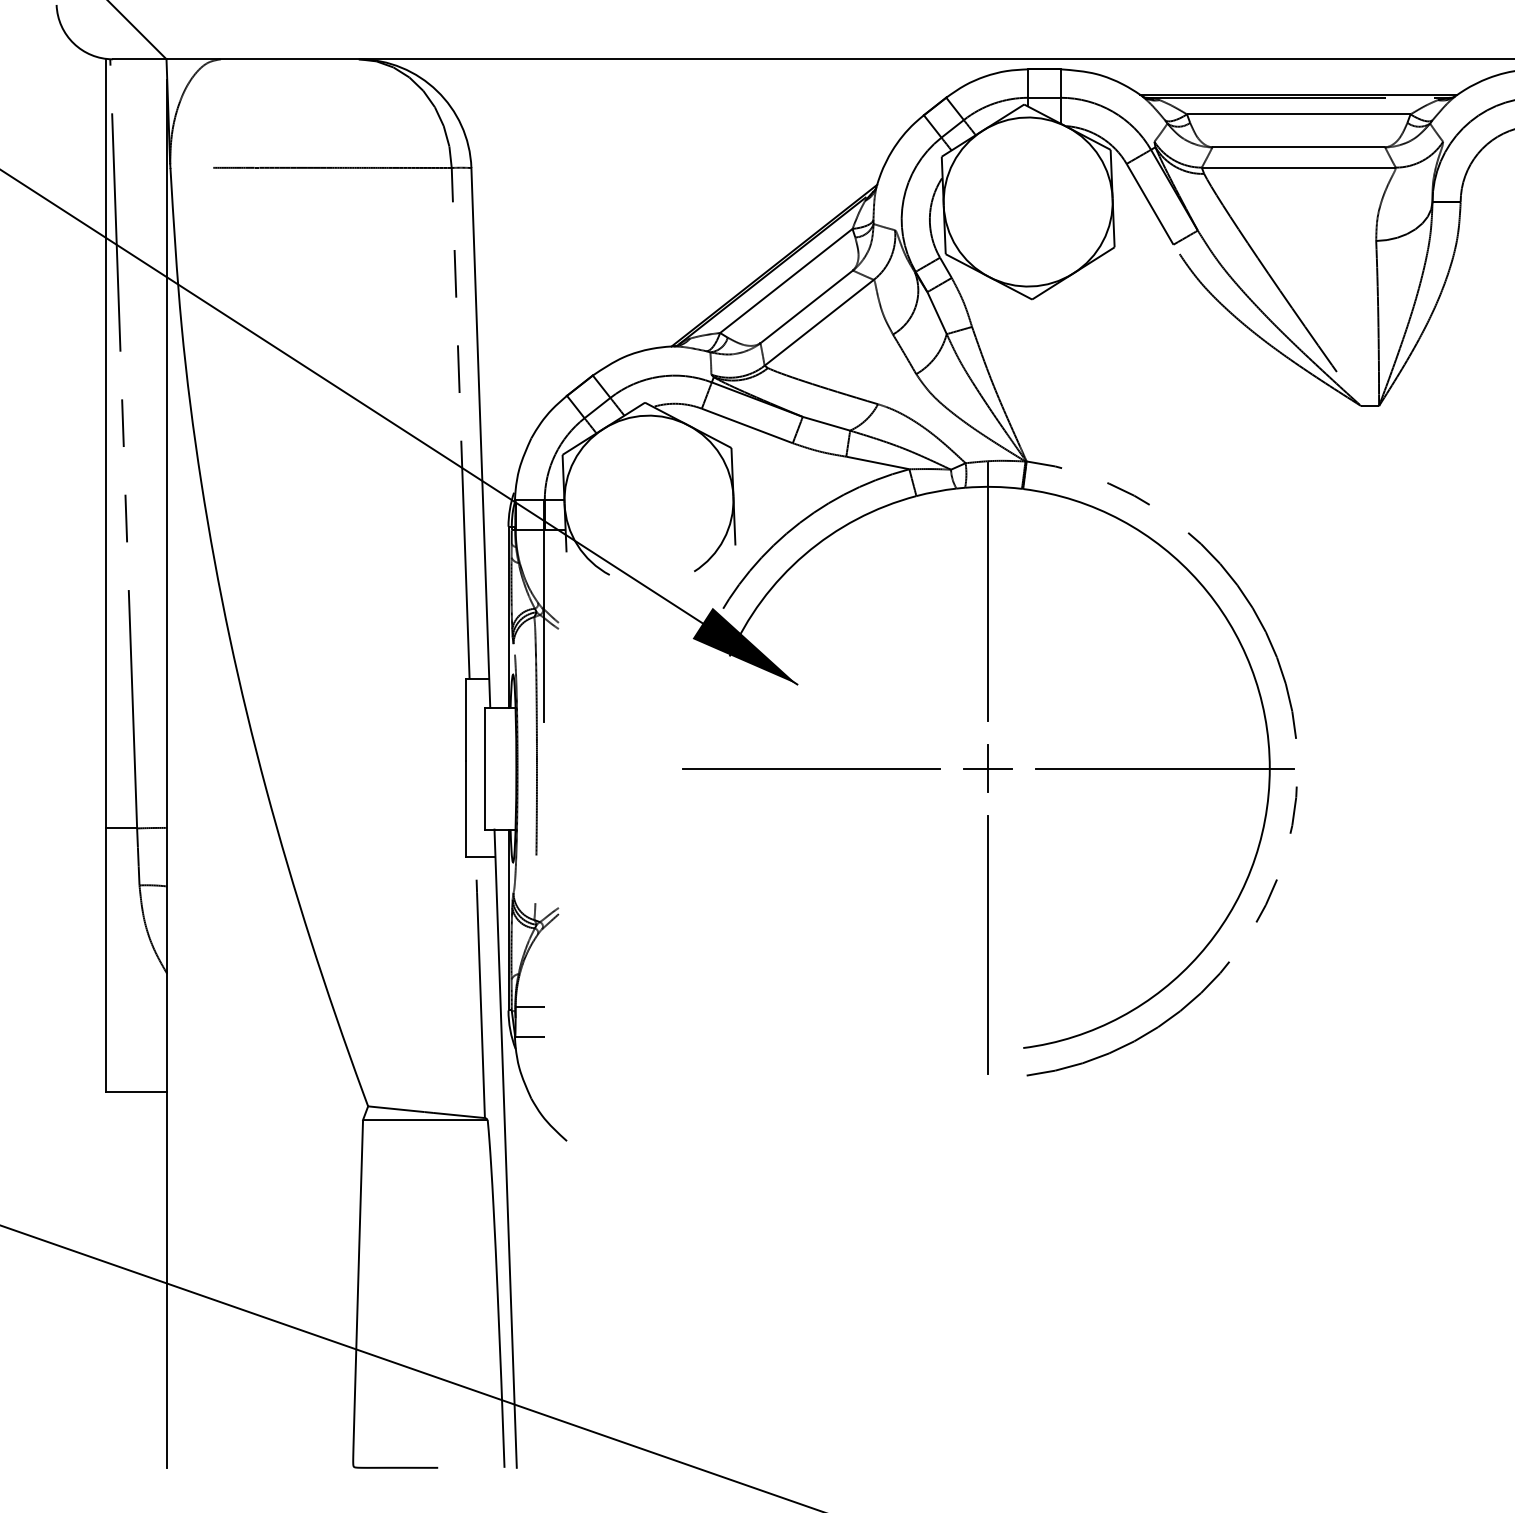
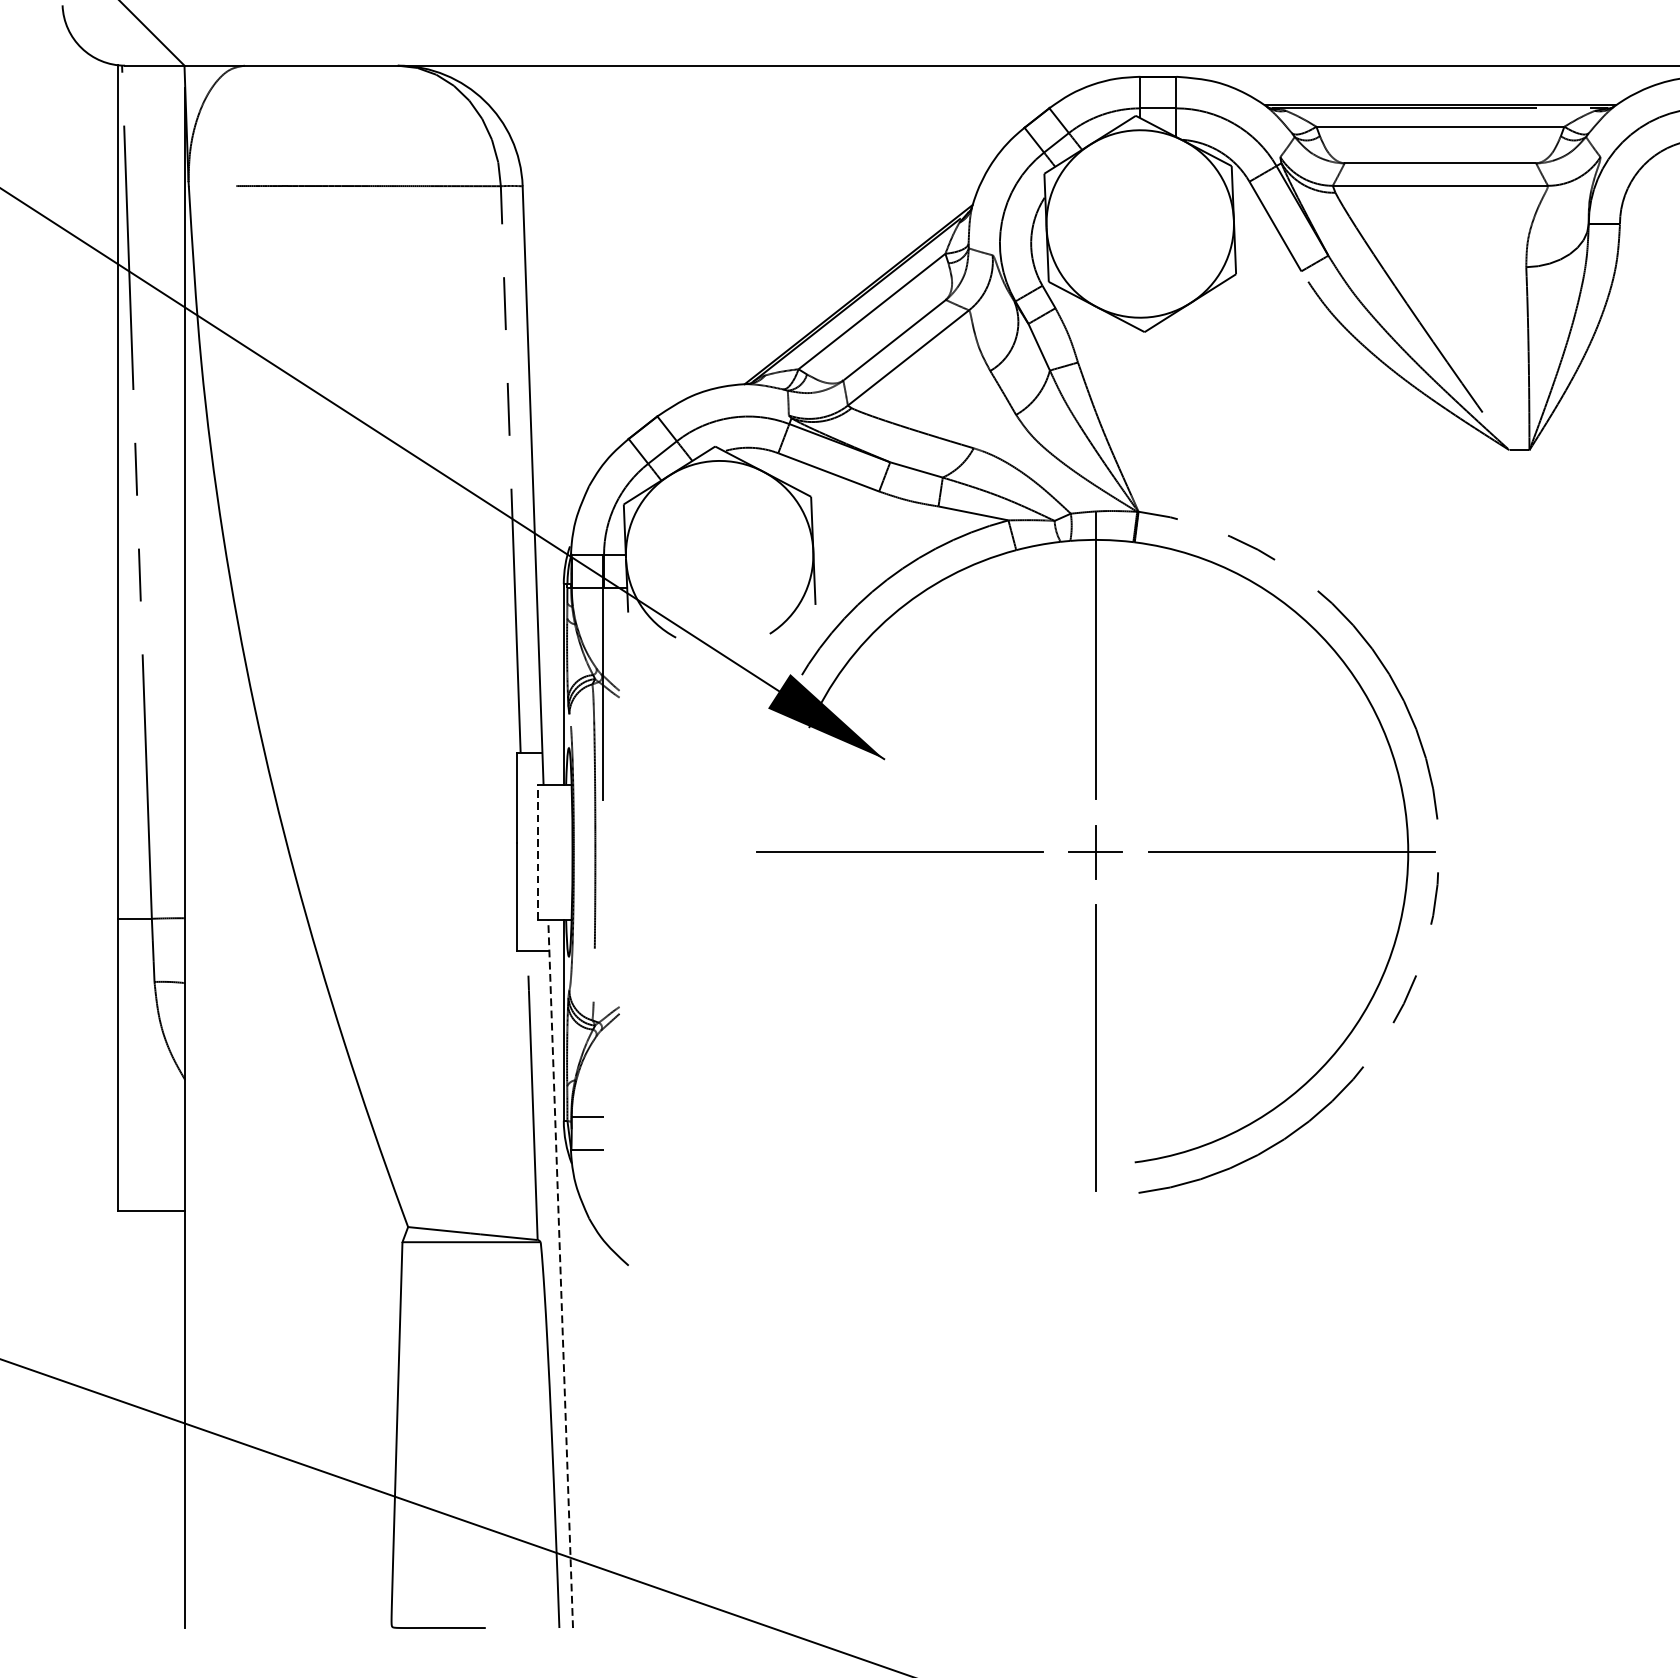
line: (484, 768) -> (537, 852), solid -> dashed
line: (505, 1148) -> (560, 1273), solid -> dashed

